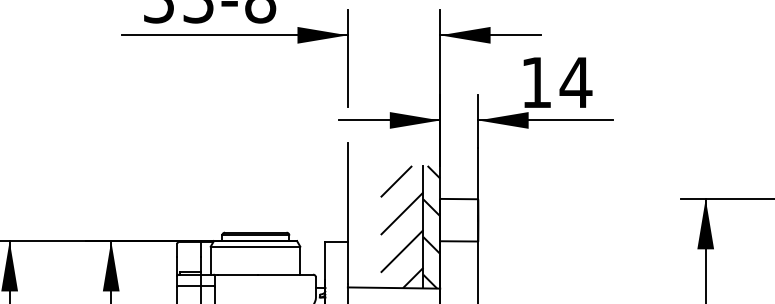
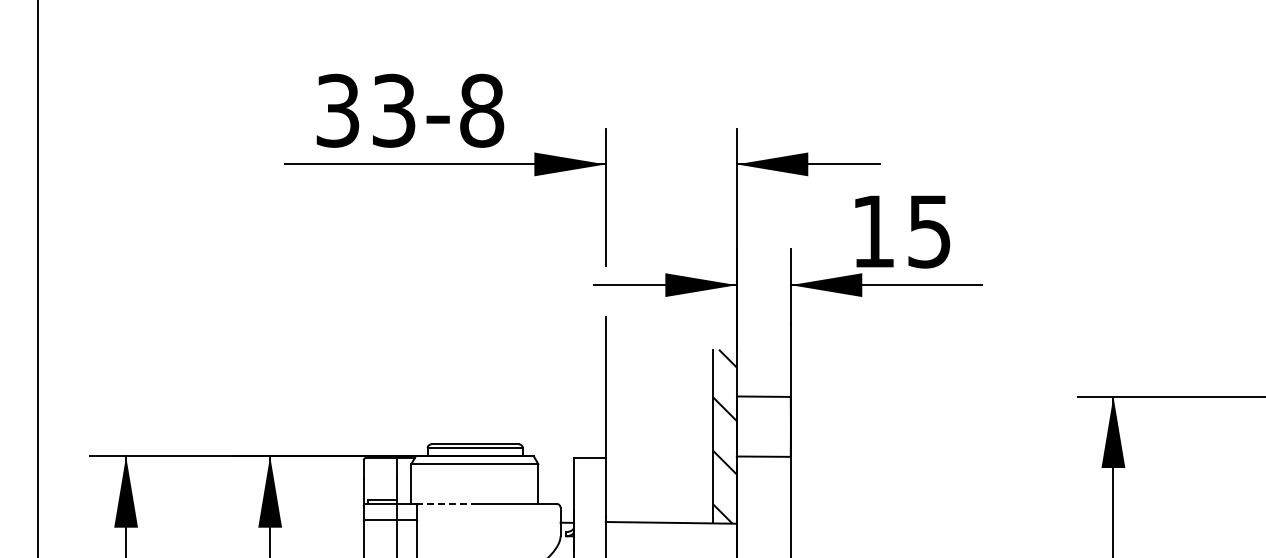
text: (576, 82) -> (929, 231), 14 -> 15
hatch: (401, 227) -> (682, 436), removed
line: (236, 274) -> (448, 503), solid -> dashed

